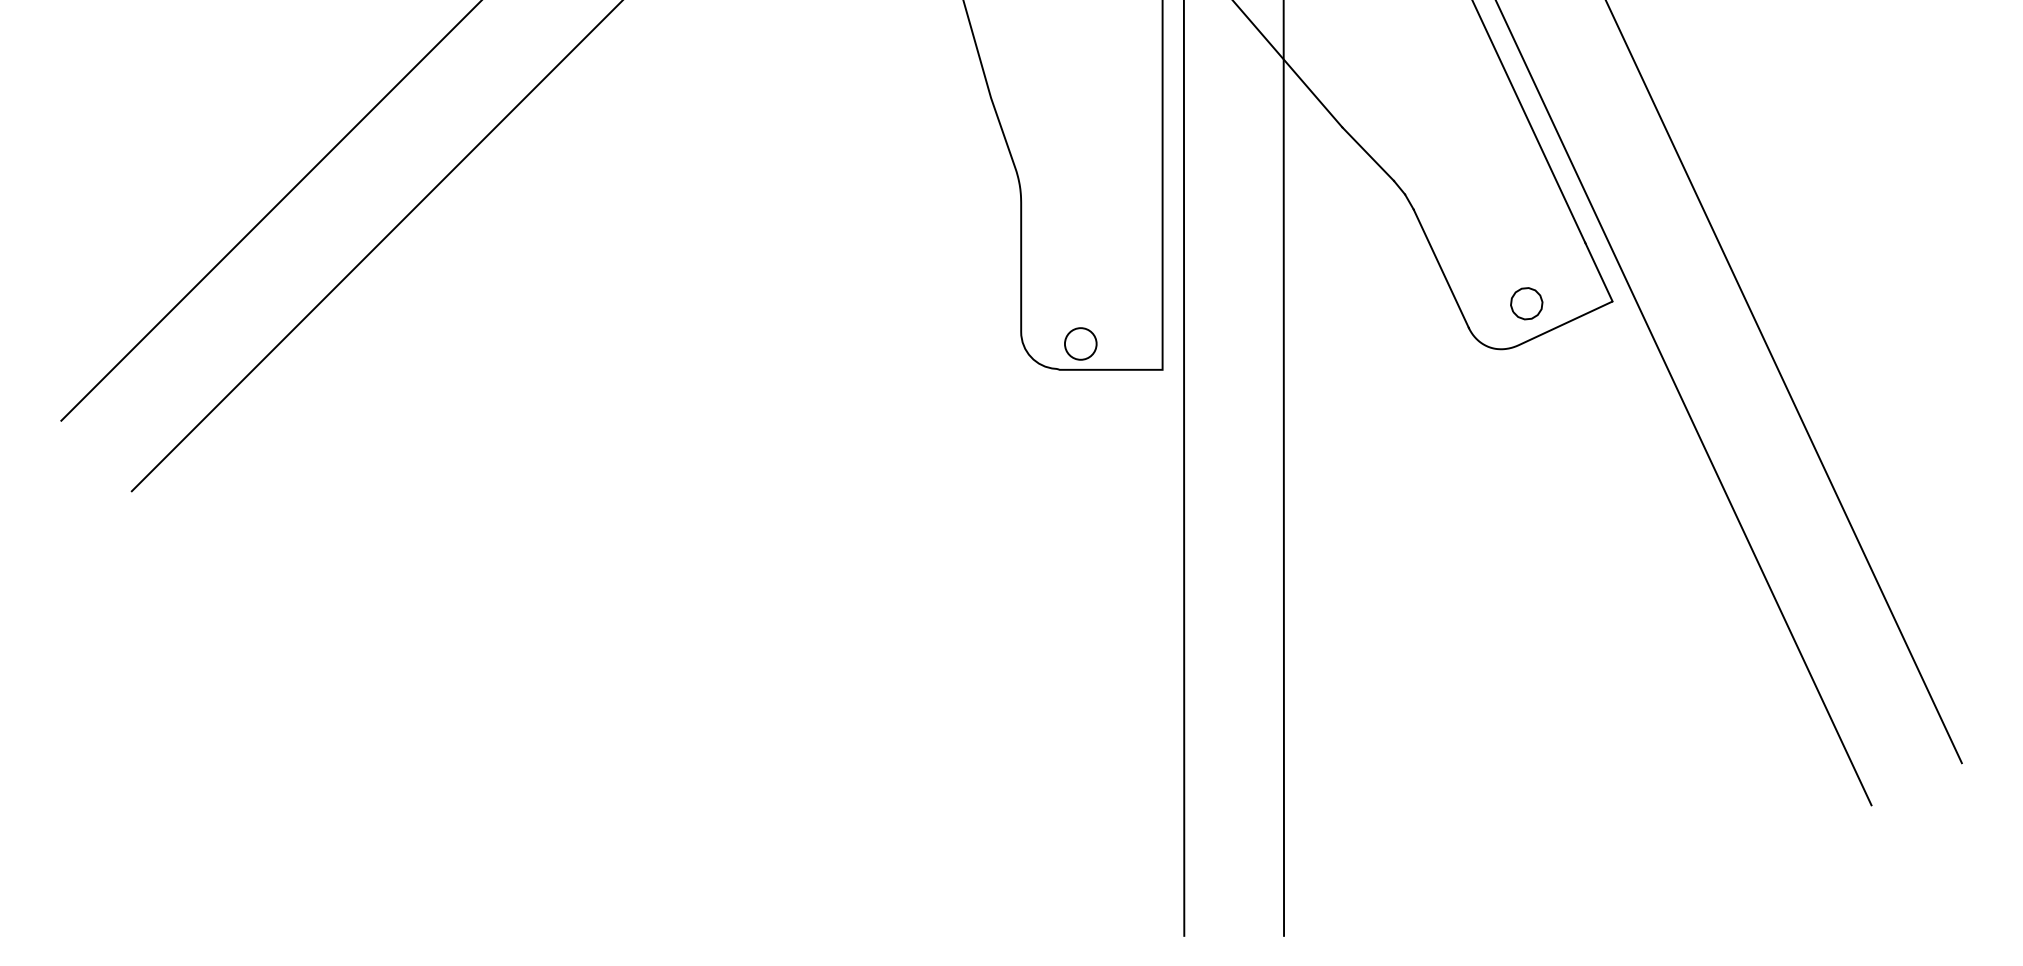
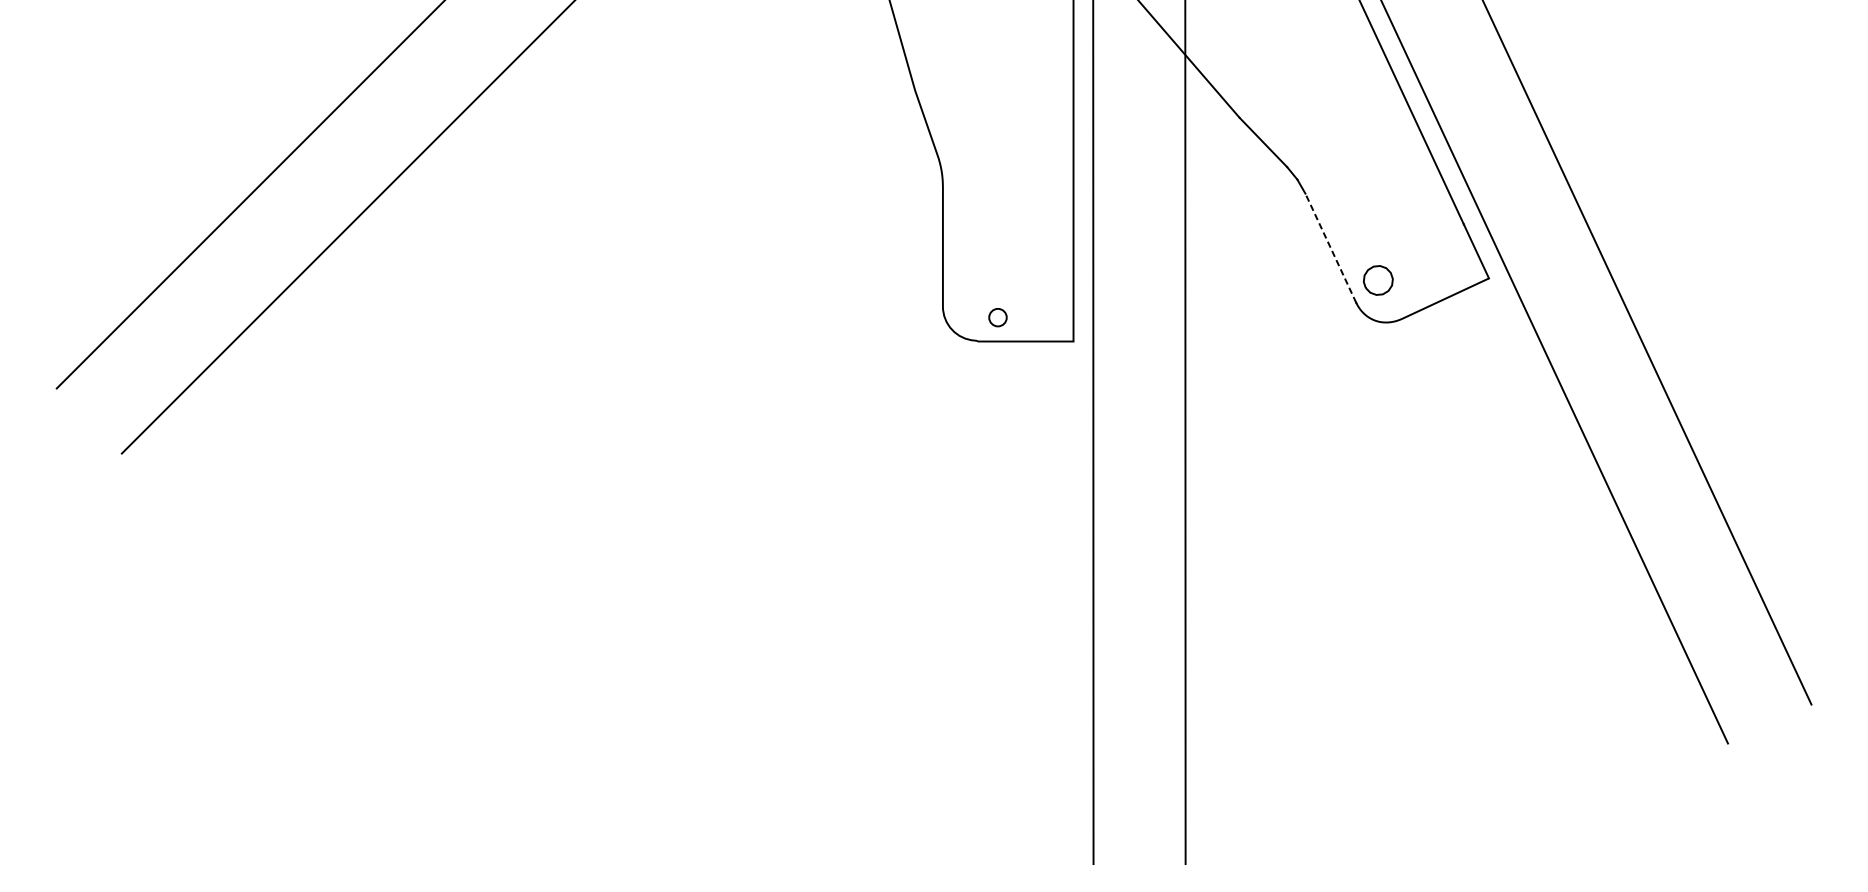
line: (1441, 268) -> (1331, 247), solid -> dashed
part: (1526, 303) -> (1378, 280), moved
circle: (1080, 343) -> (997, 317), size x0.6

